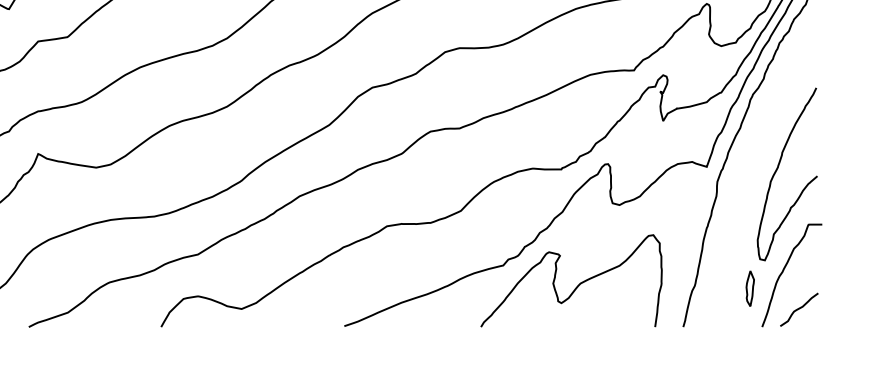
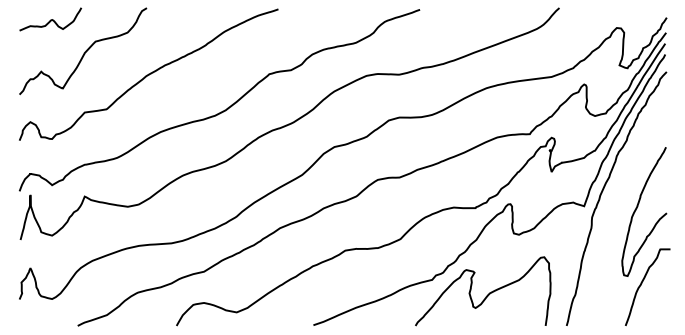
part: (750, 287) -> (616, 296), removed
curve: (798, 309) -> (652, 312), removed

